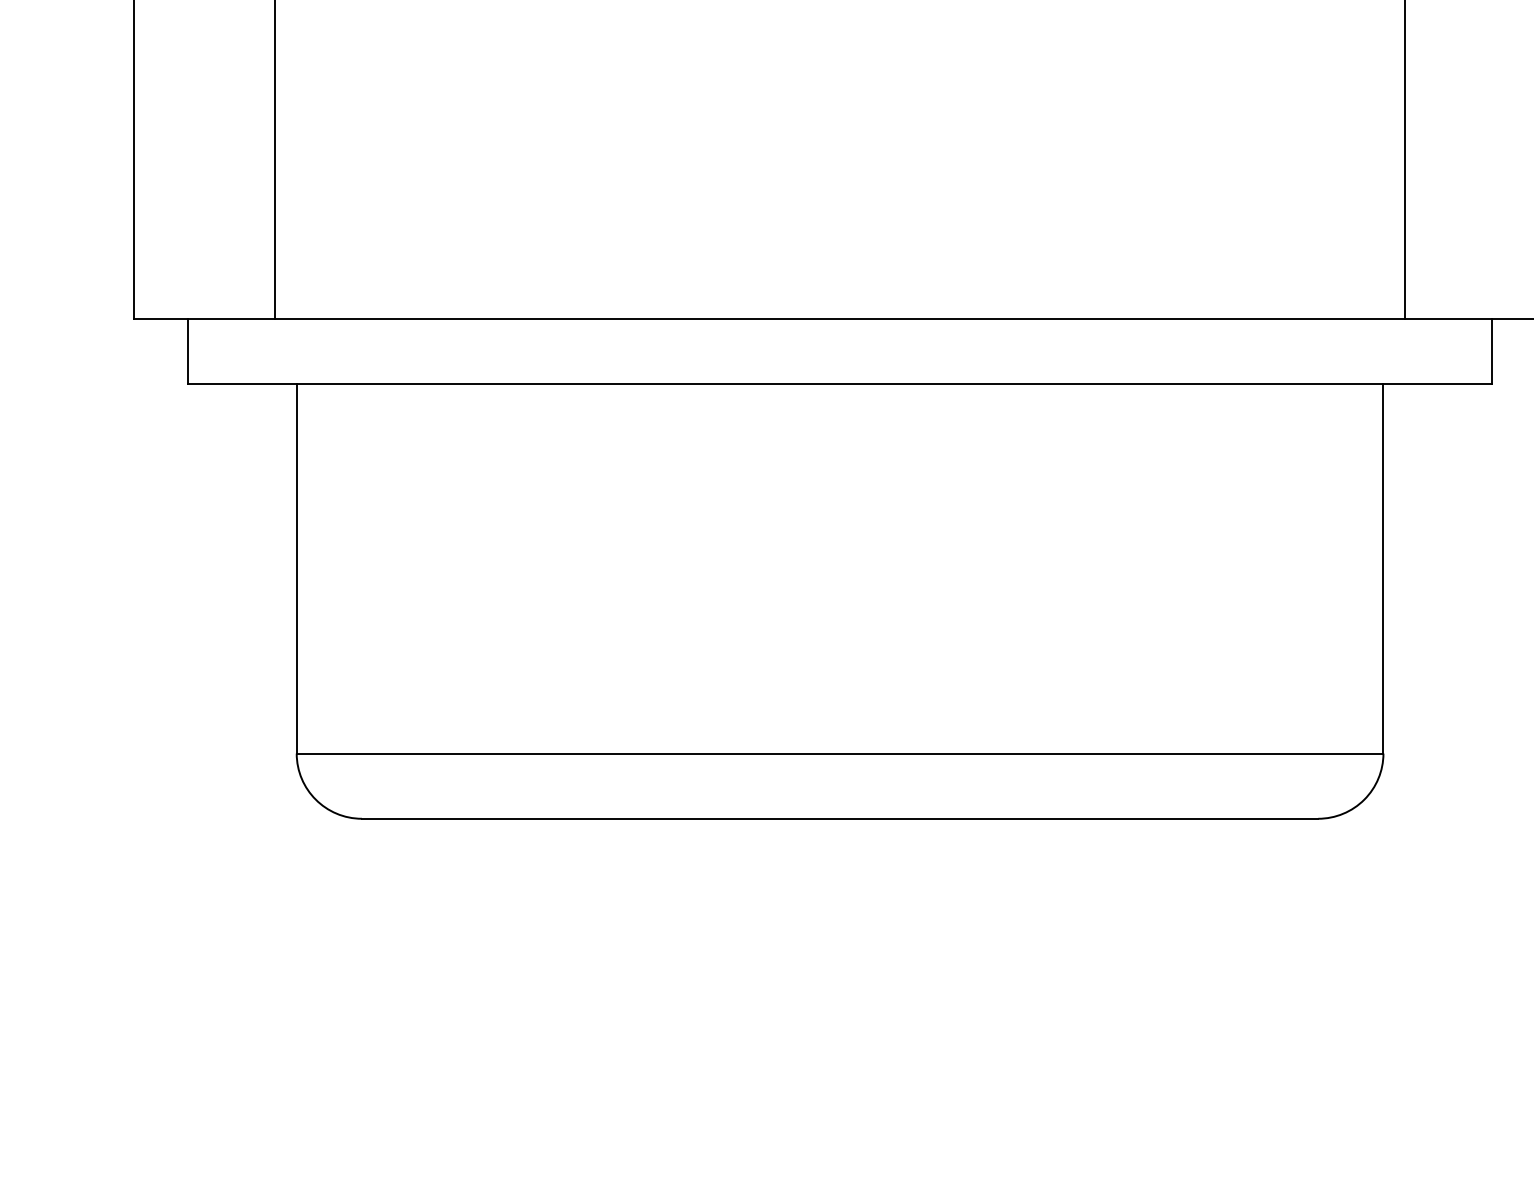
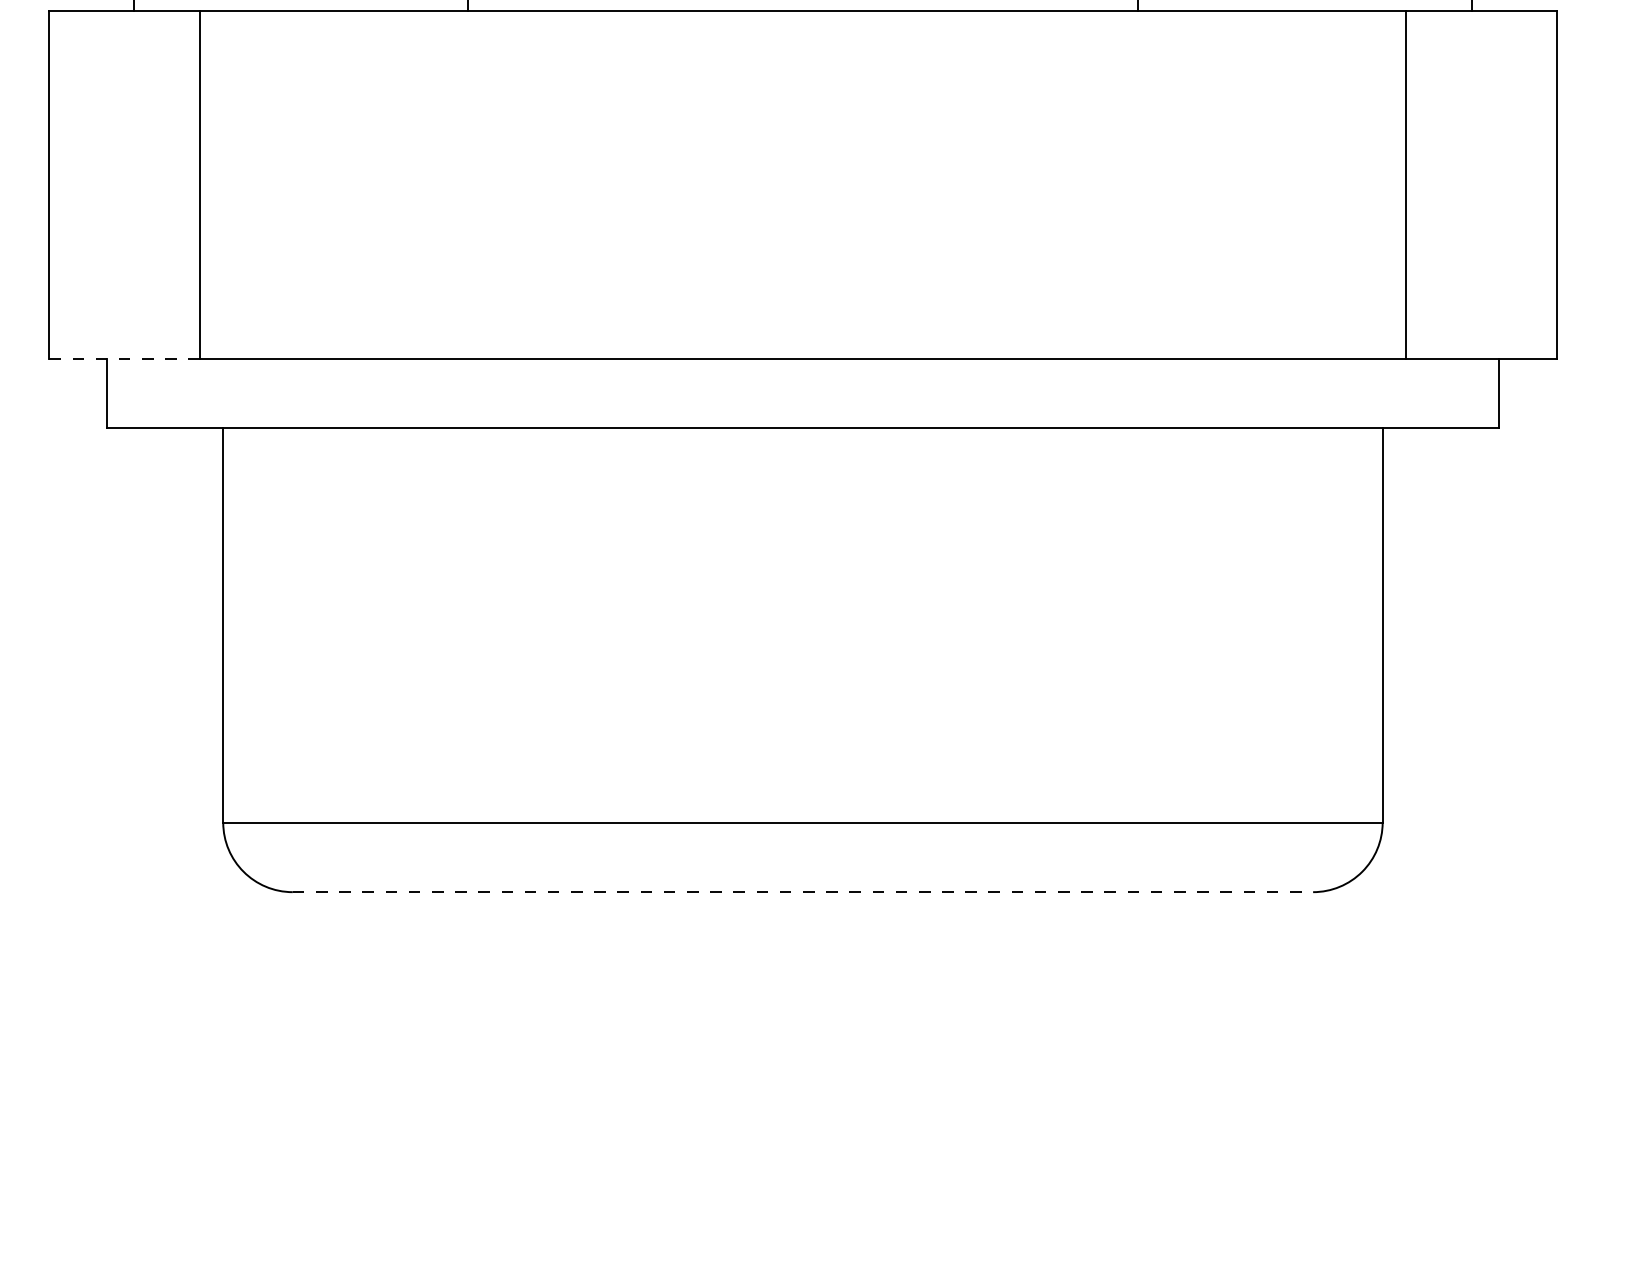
line: (205, 318) -> (125, 358), solid -> dashed
line: (840, 819) -> (803, 892), solid -> dashed

